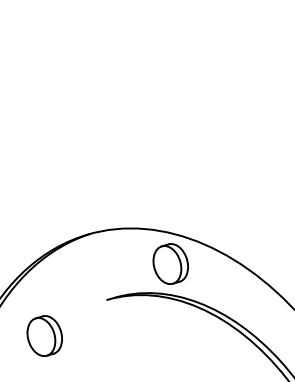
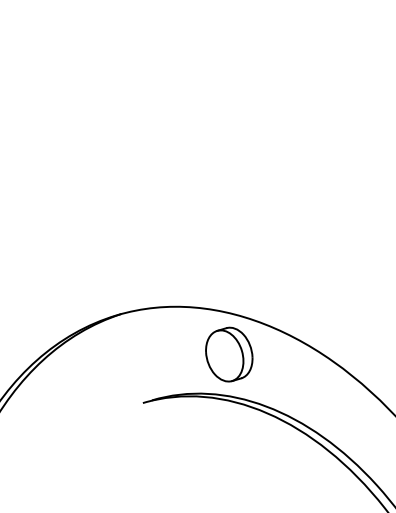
part: (44, 335) -> (59, 450), removed

